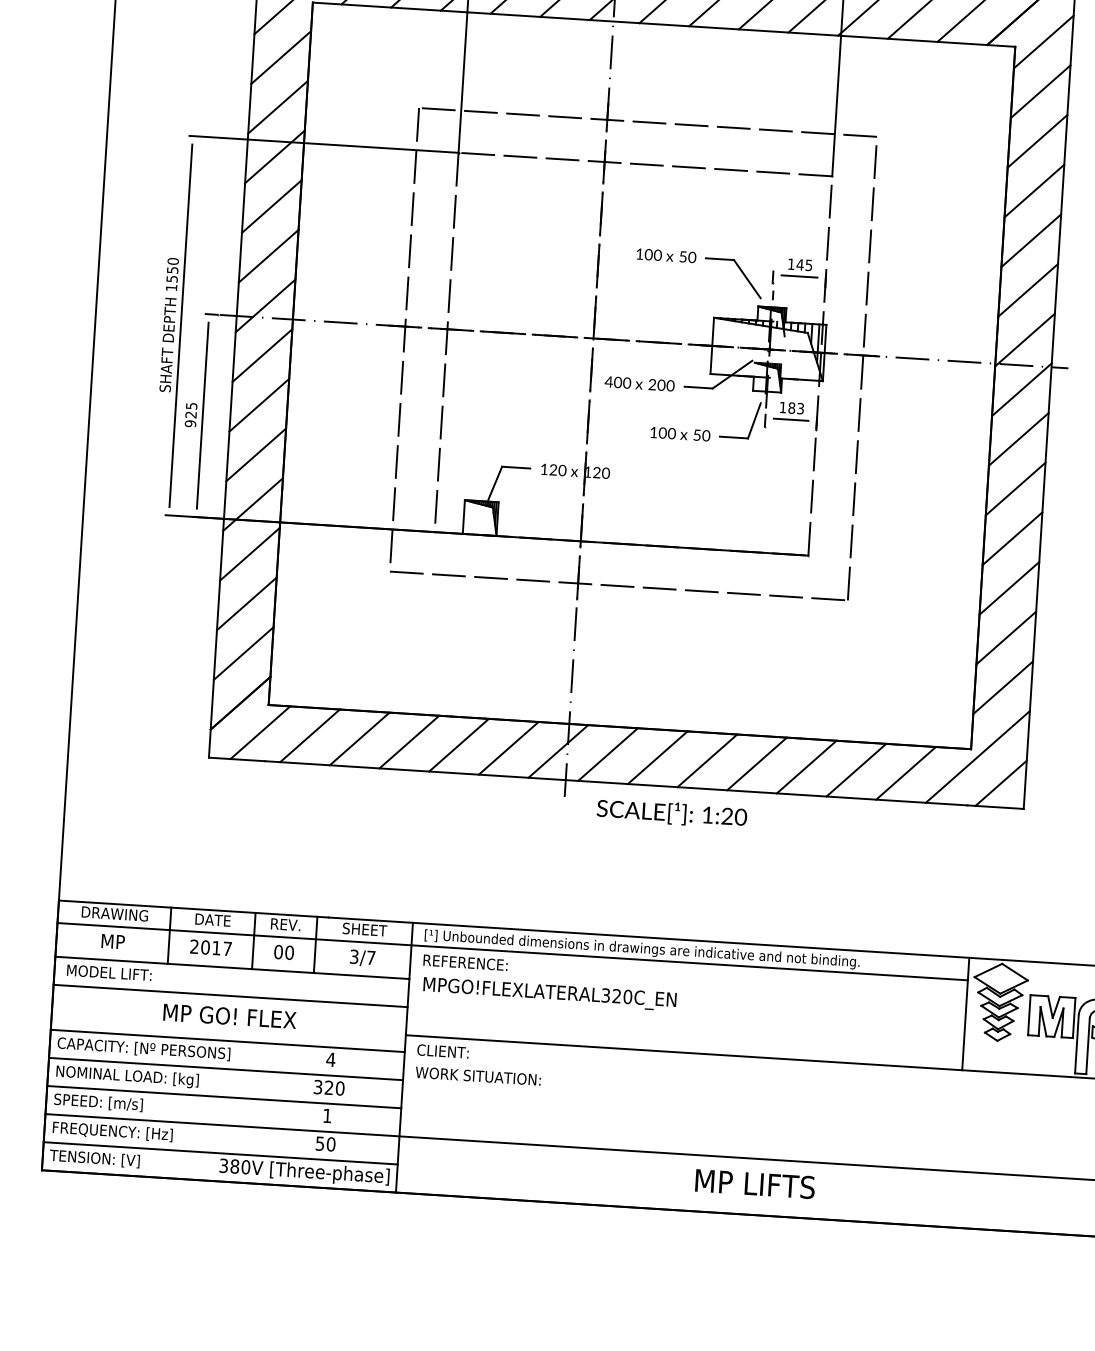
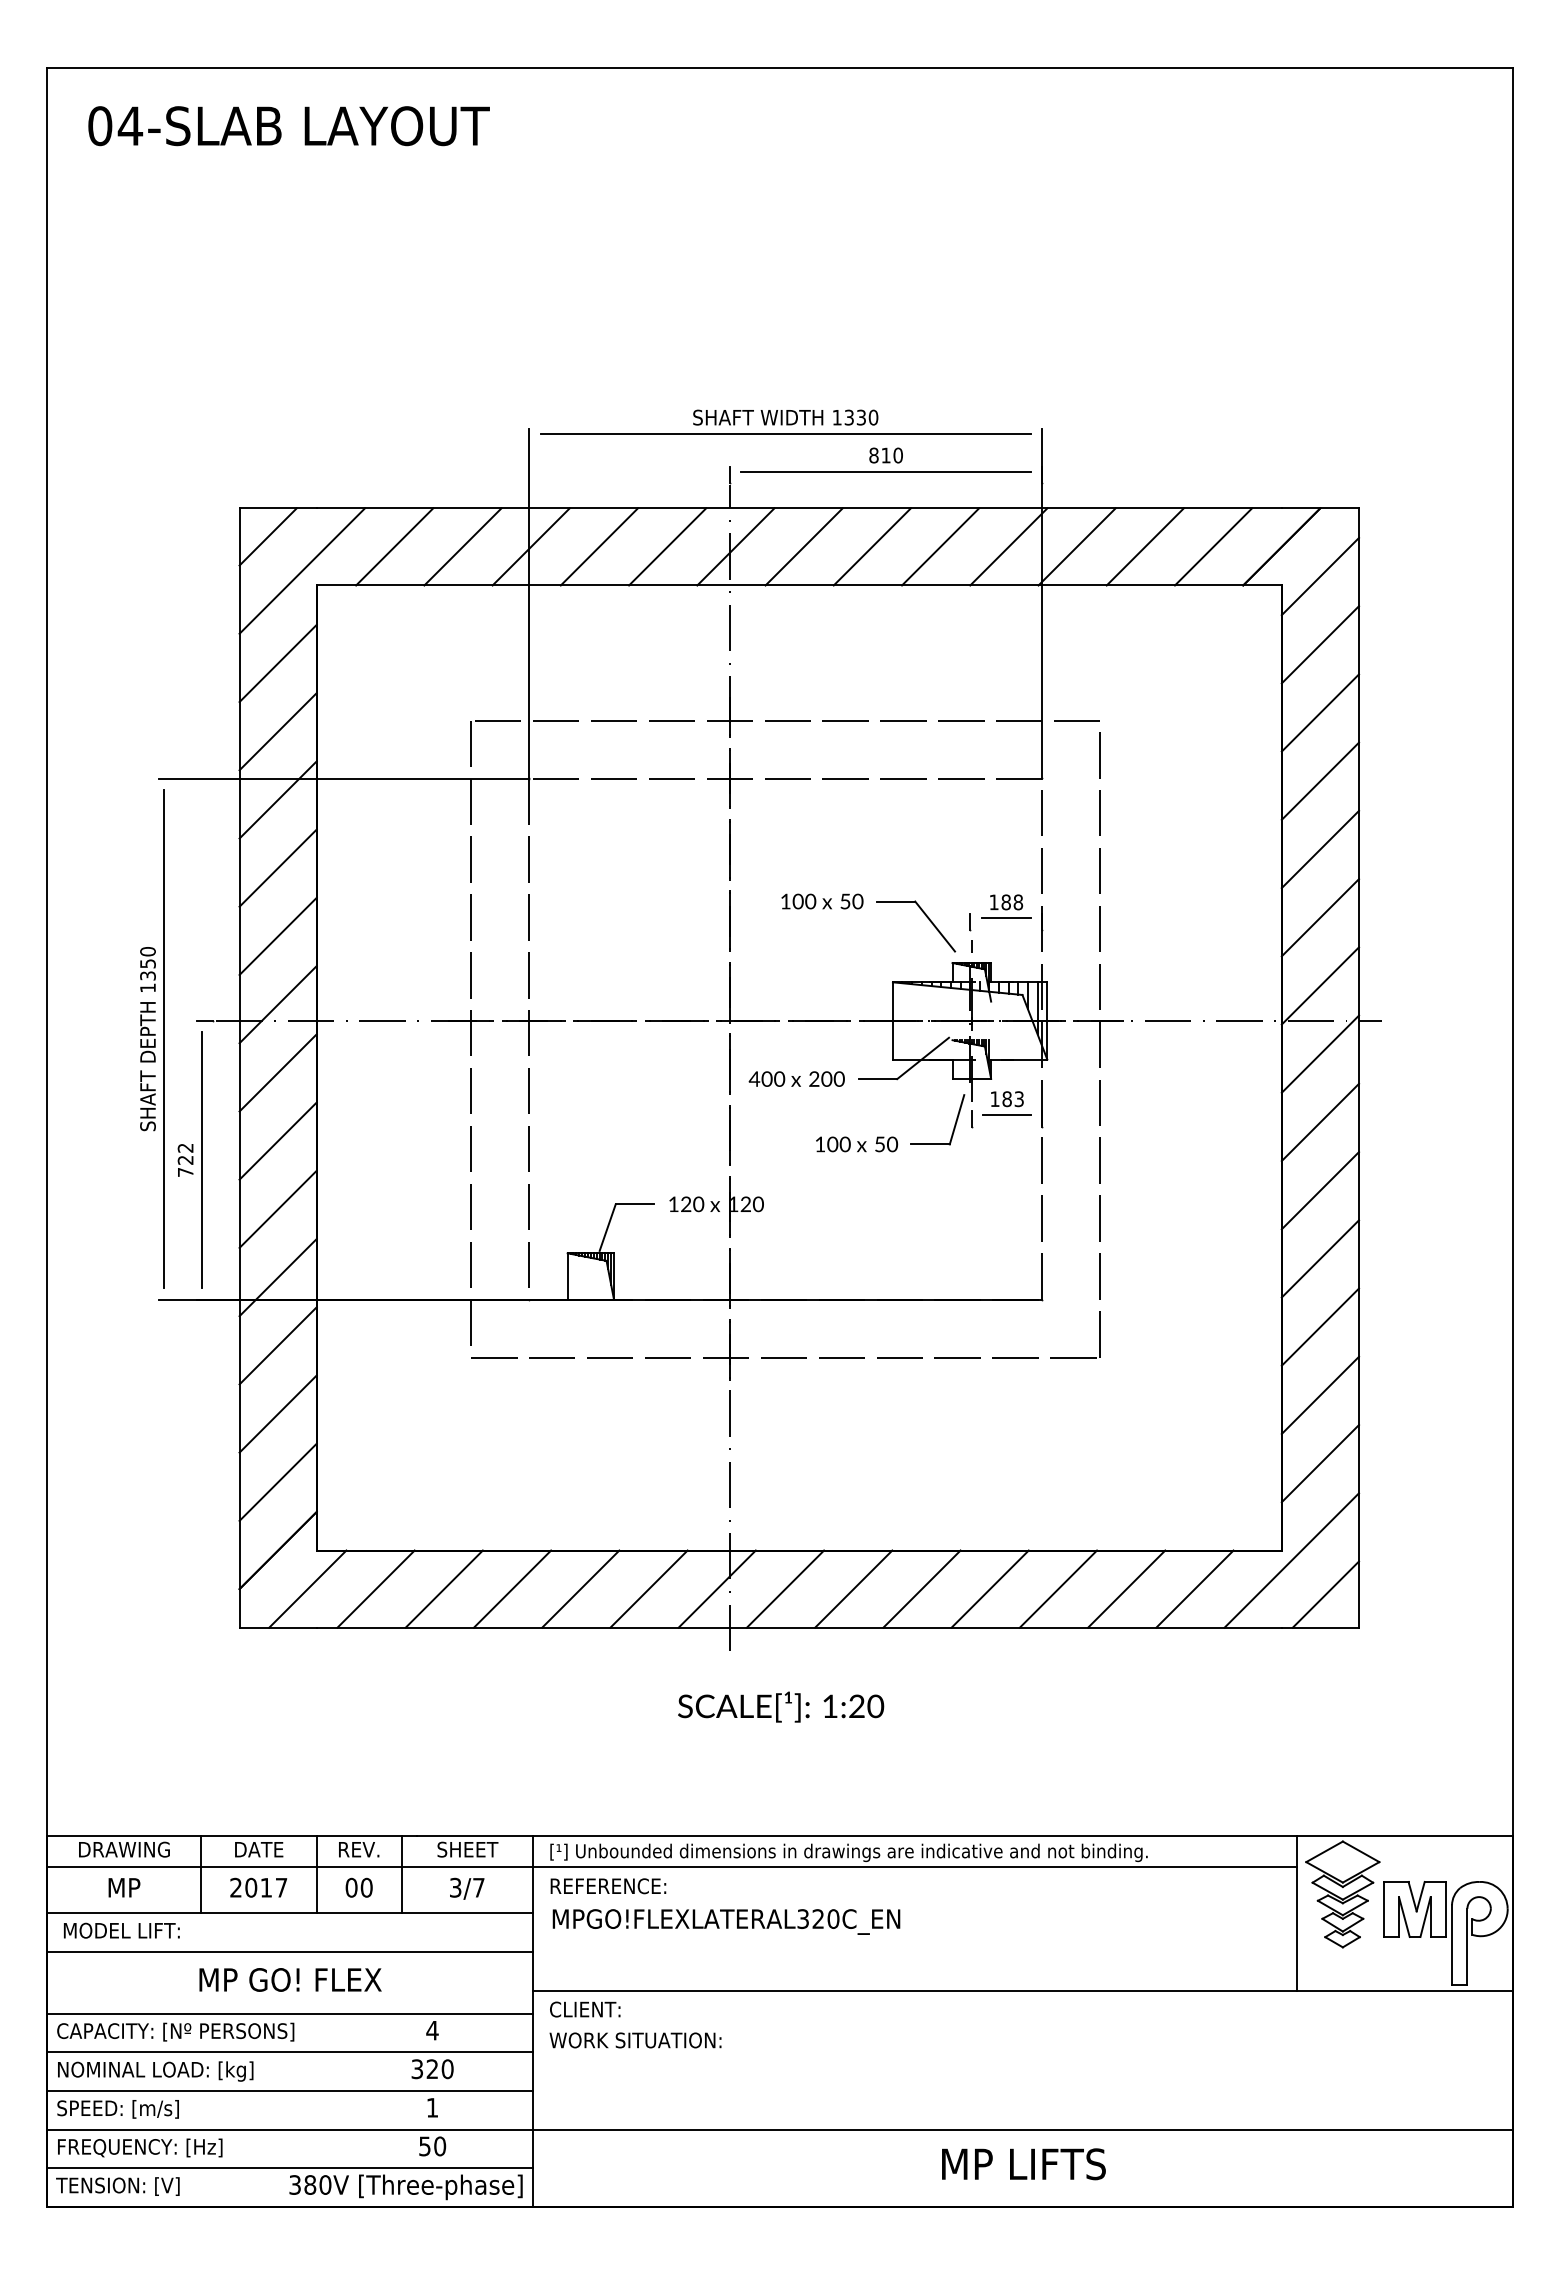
text: (804, 265) -> (1012, 902), 145 -> 188
text: (171, 278) -> (147, 975), 1550 -> 1350
text: (190, 415) -> (185, 1160), 925 -> 722
text: (672, 812) -> (781, 1706), moved

